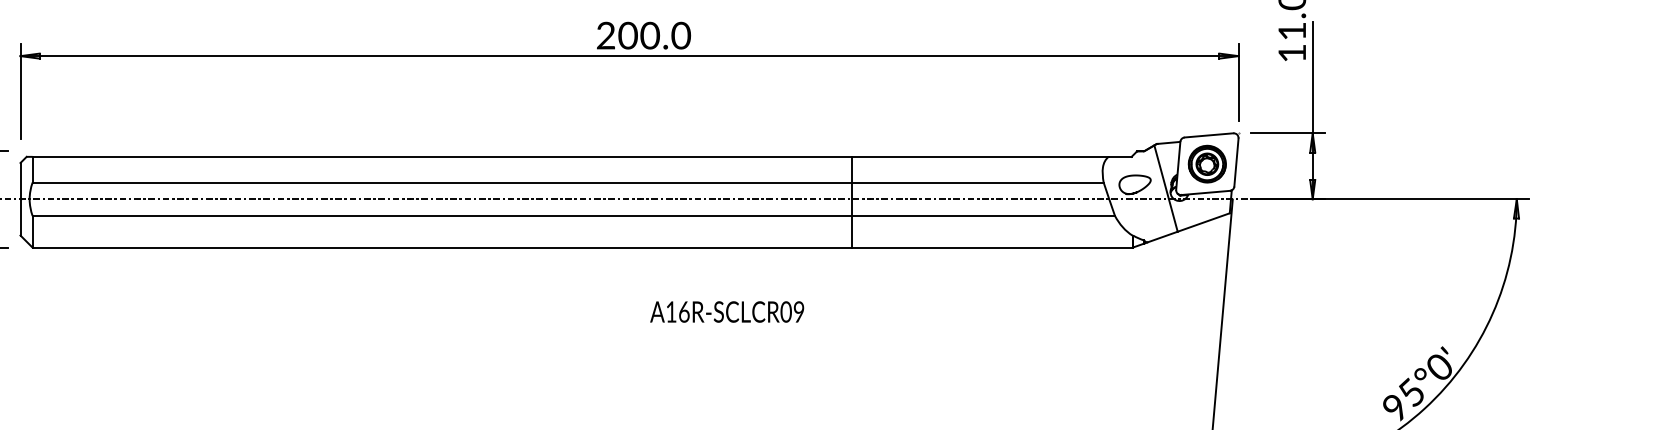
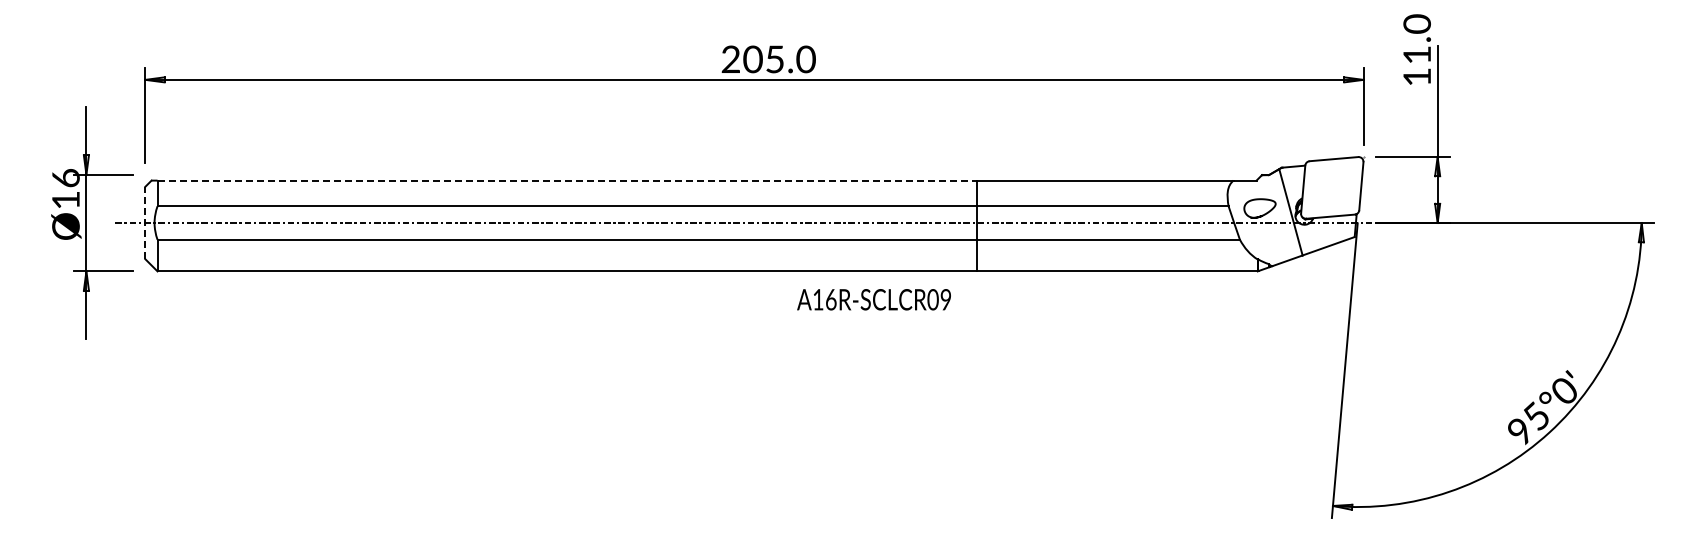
text: (649, 35) -> (774, 59), 200.0 -> 205.0
line: (442, 156) -> (567, 180), solid -> dashed
part: (1206, 163) -> (1331, 187), removed
line: (20, 198) -> (145, 222), solid -> dashed
text: (726, 311) -> (873, 299), moved

